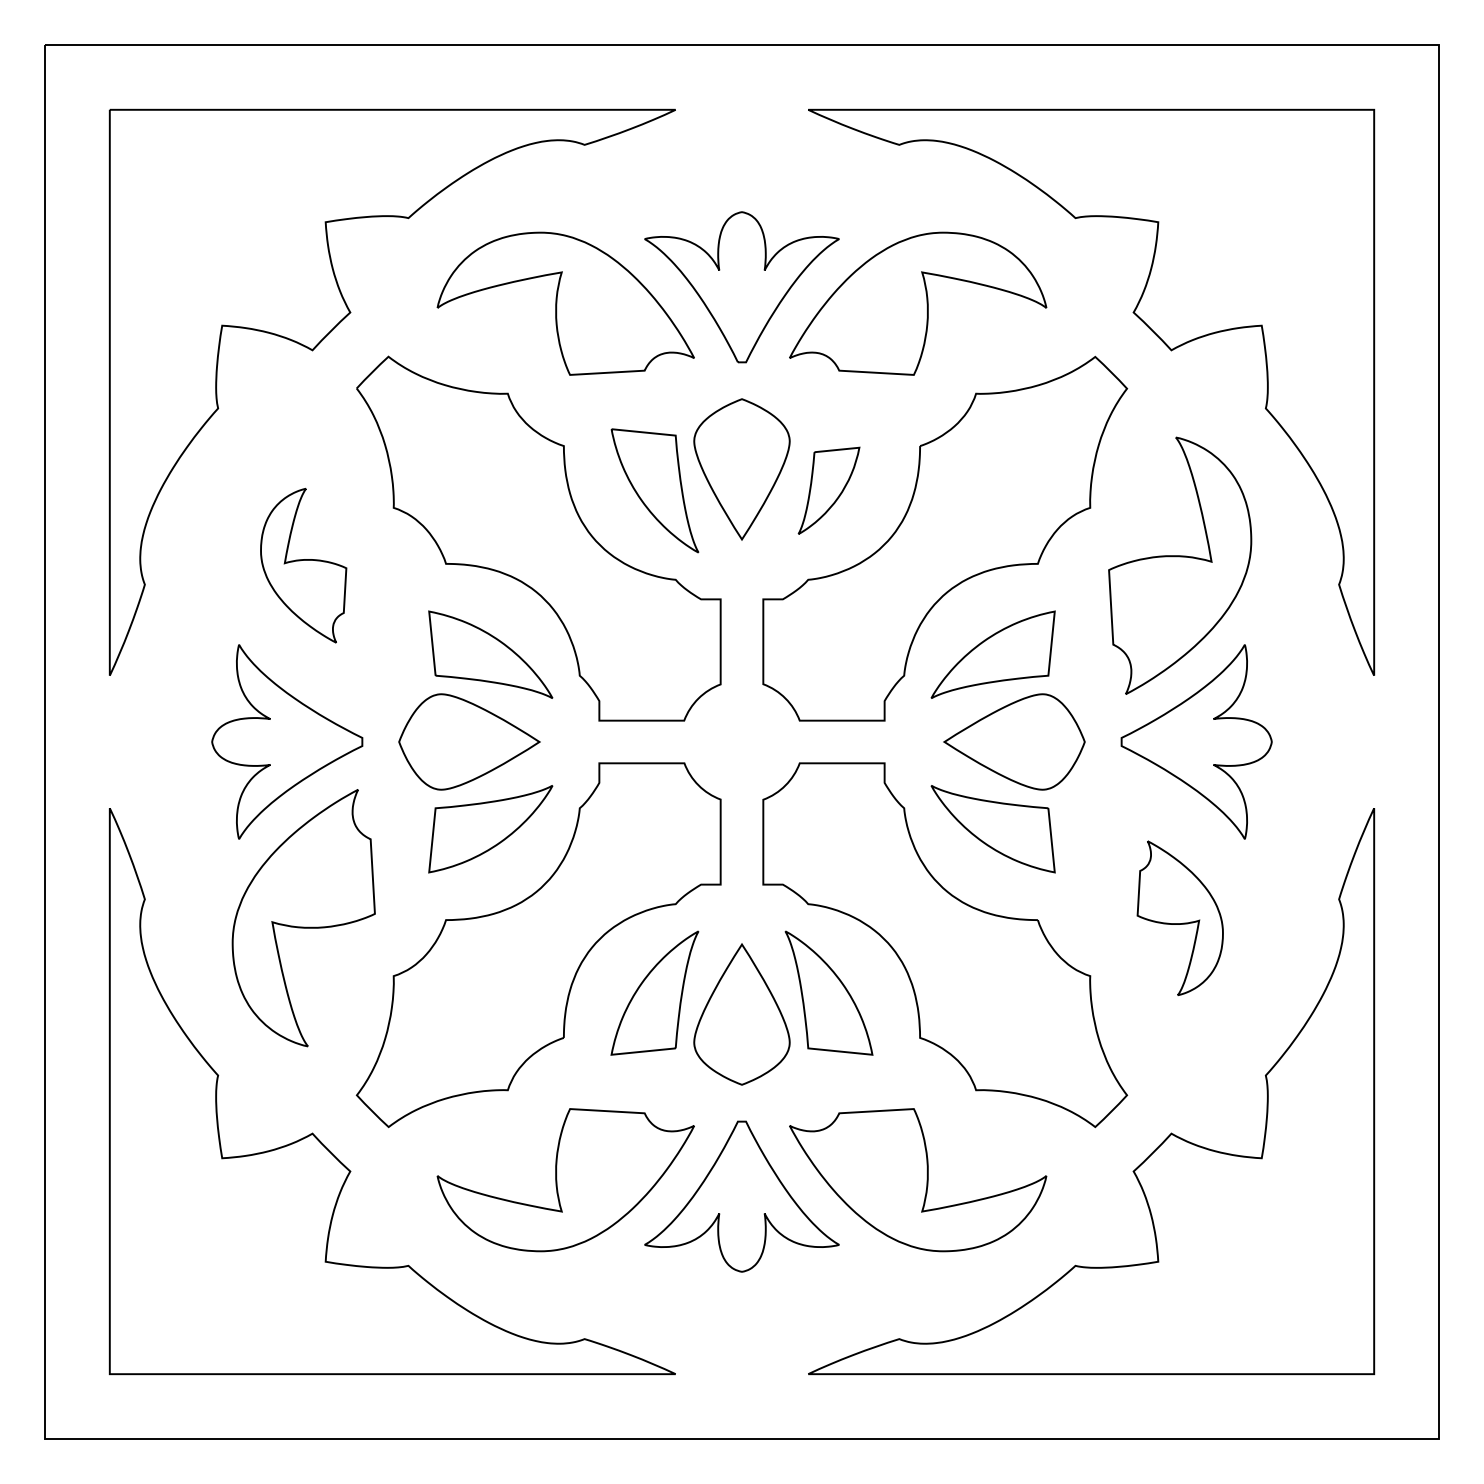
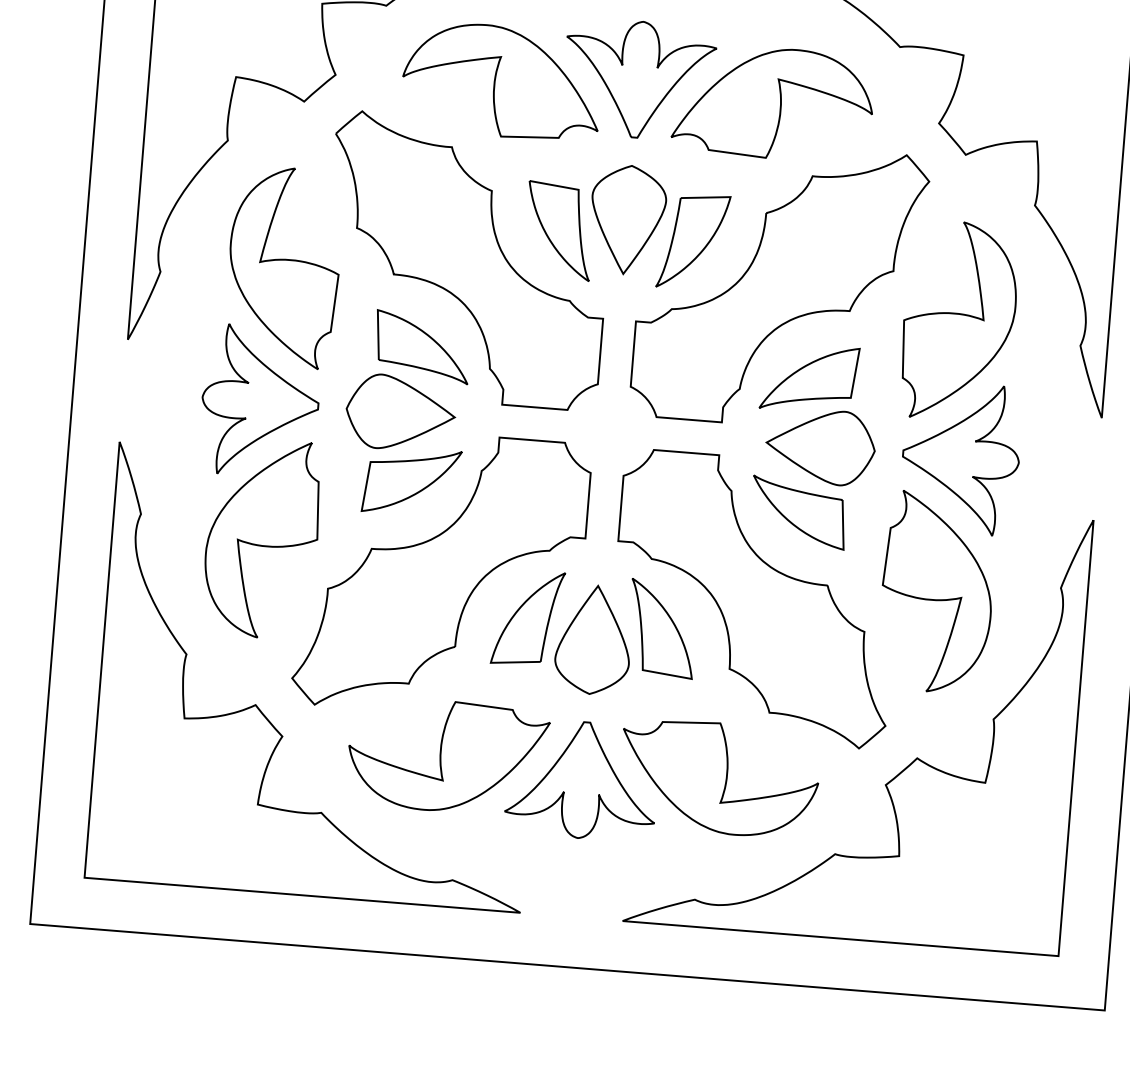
part: (828, 490) -> (692, 241), size x1.43
part: (303, 565) -> (283, 266), size x1.67
part: (1180, 918) -> (937, 593), size x1.67

